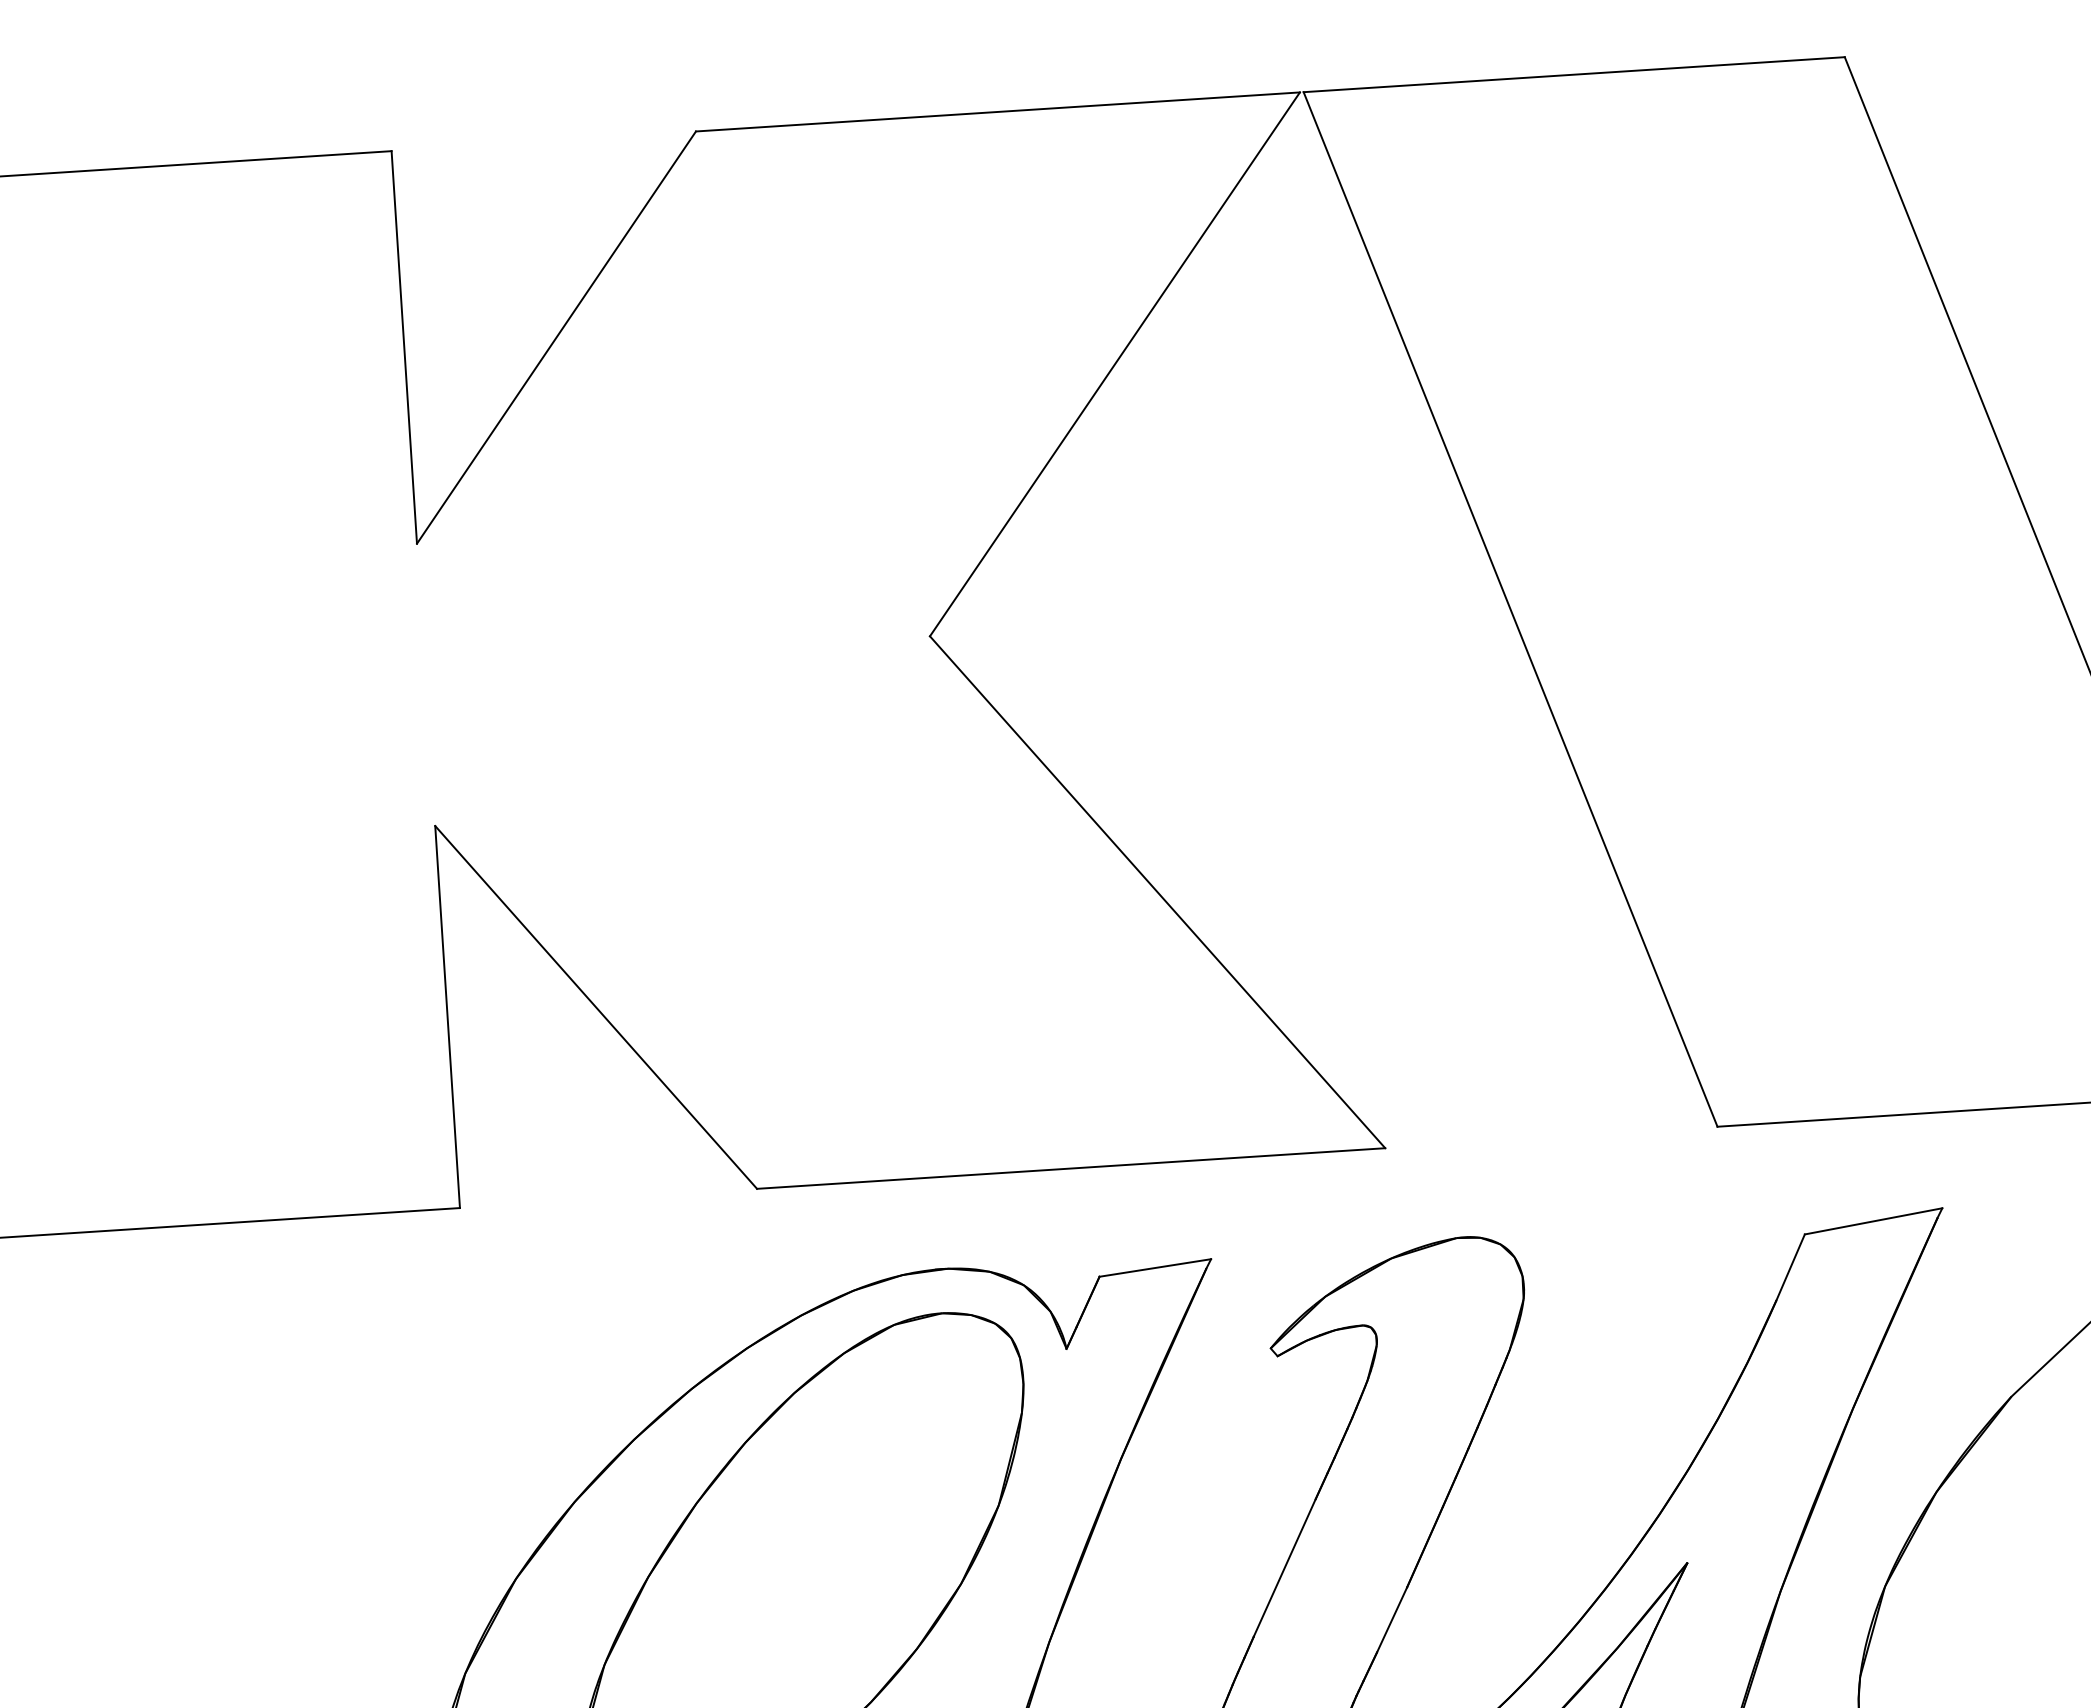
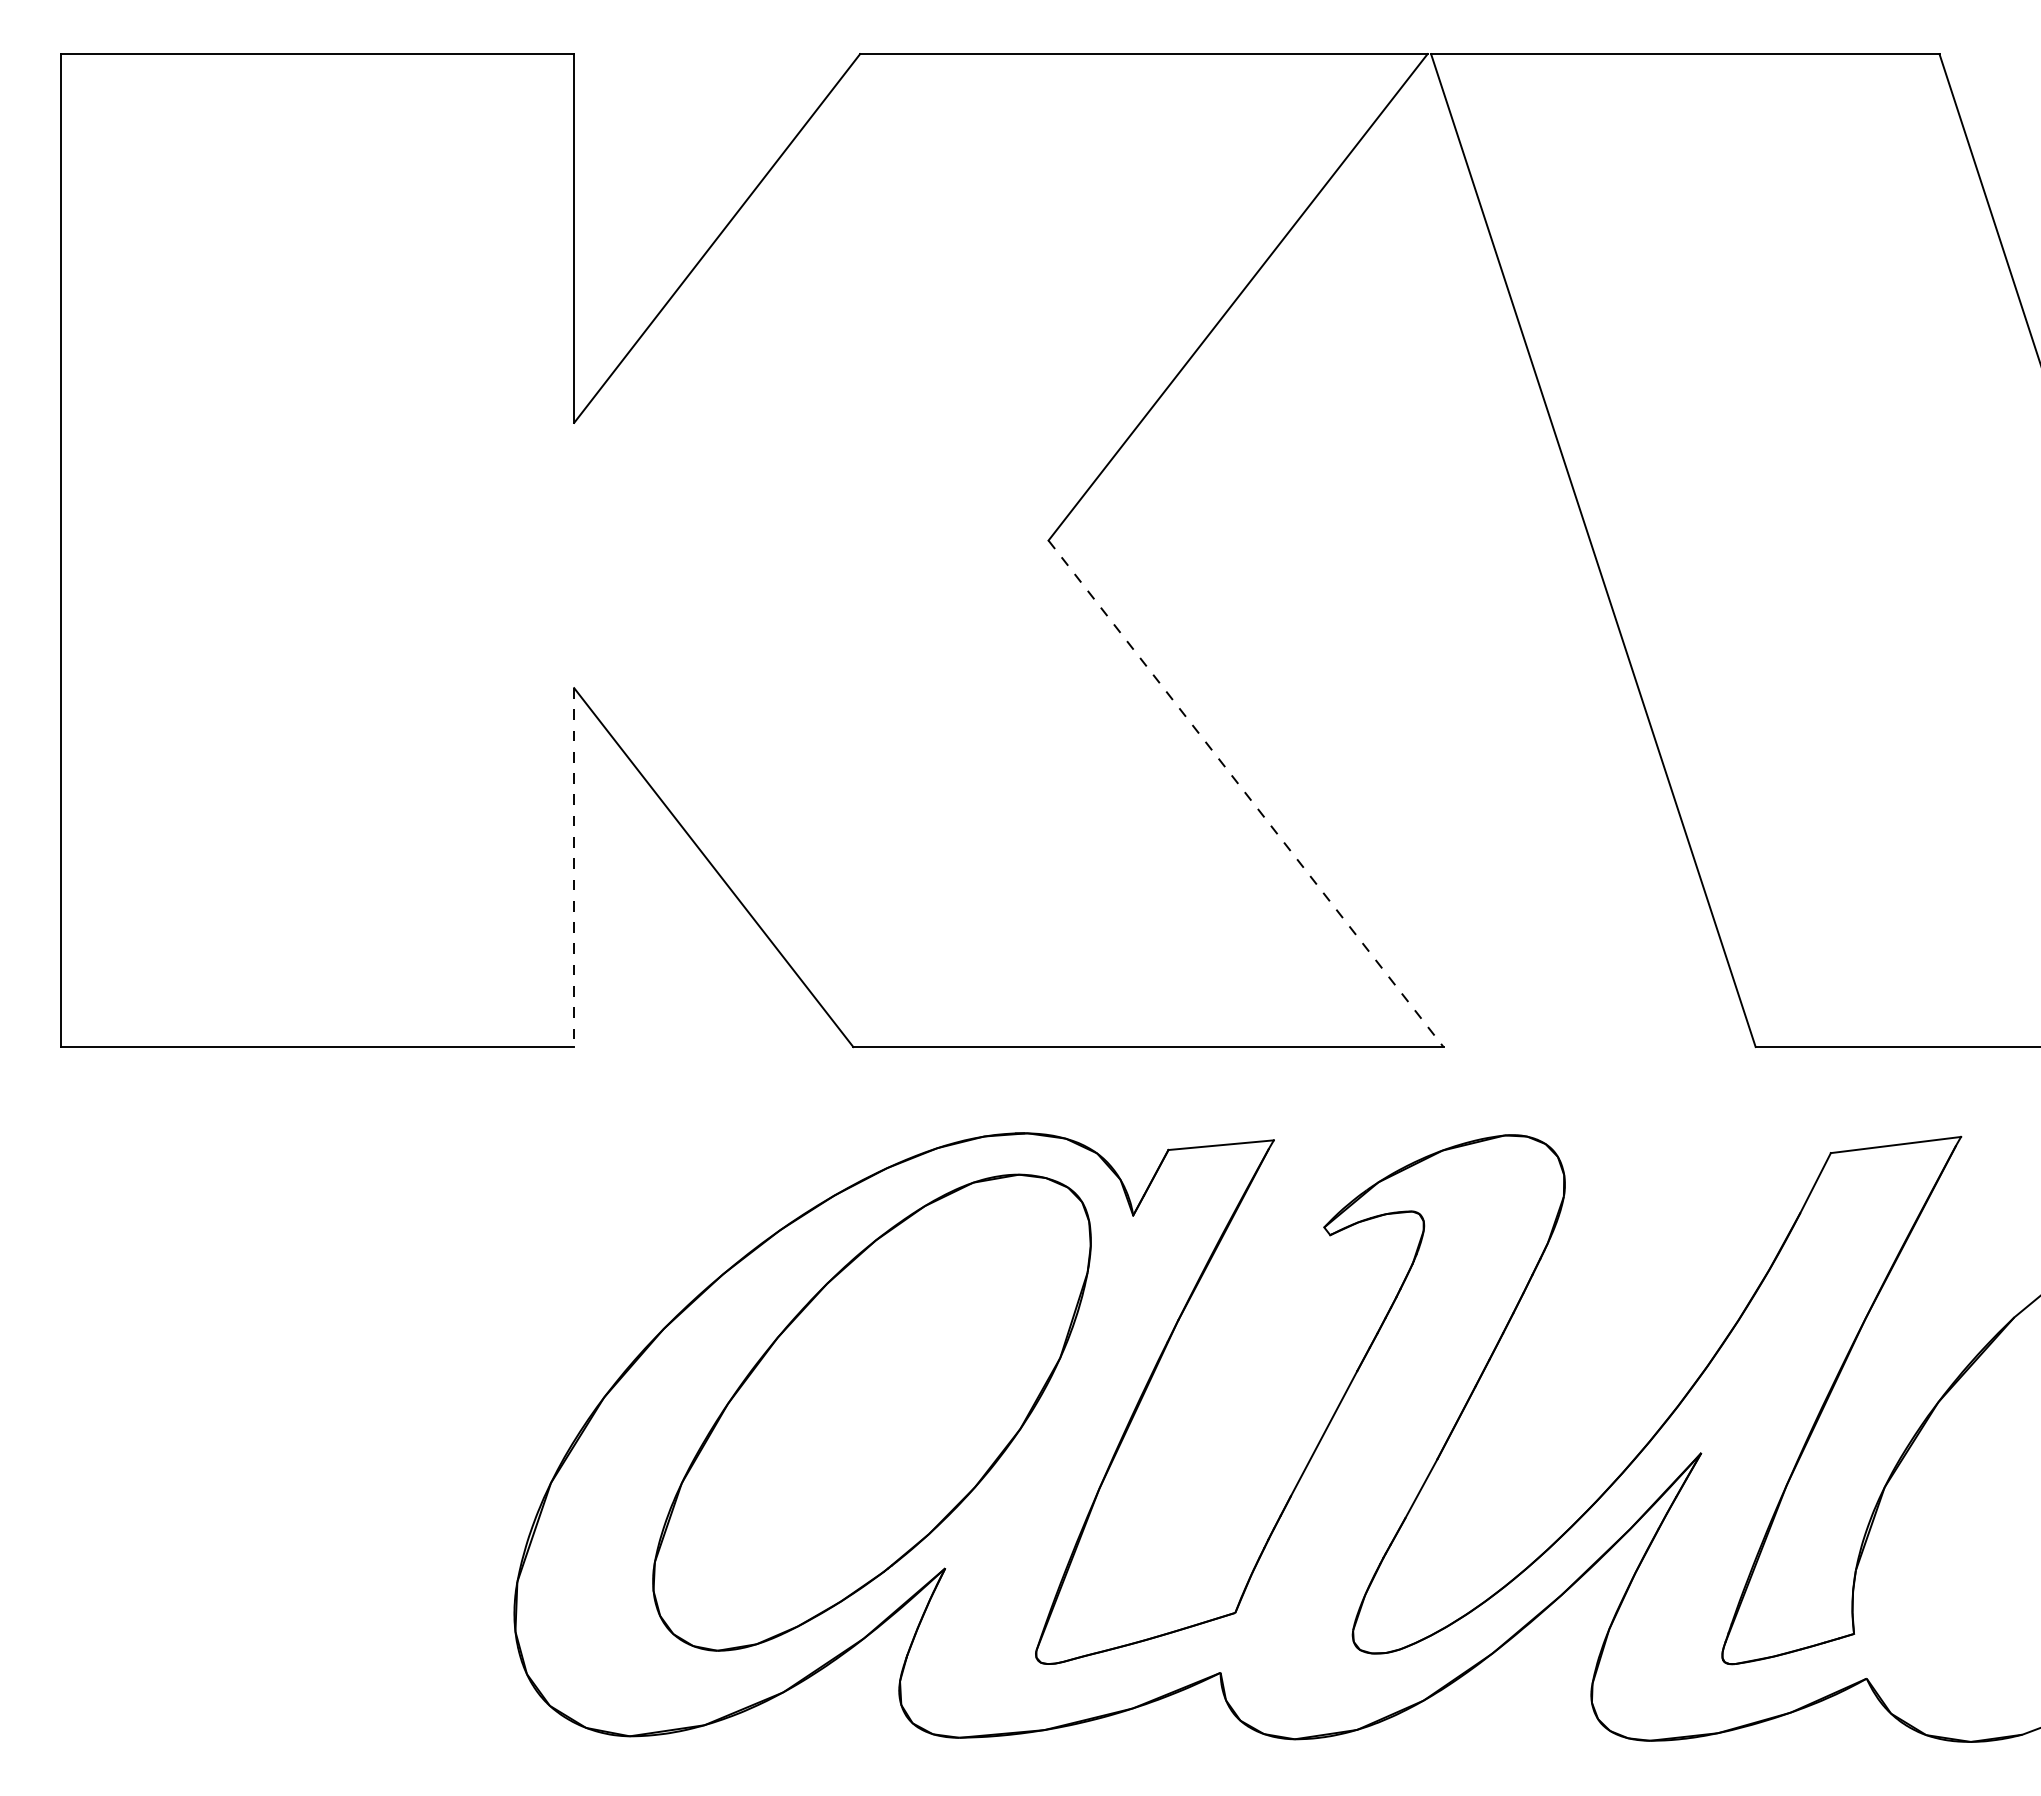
line: (1158, 892) -> (1246, 794), solid -> dashed
line: (447, 1017) -> (574, 868), solid -> dashed

